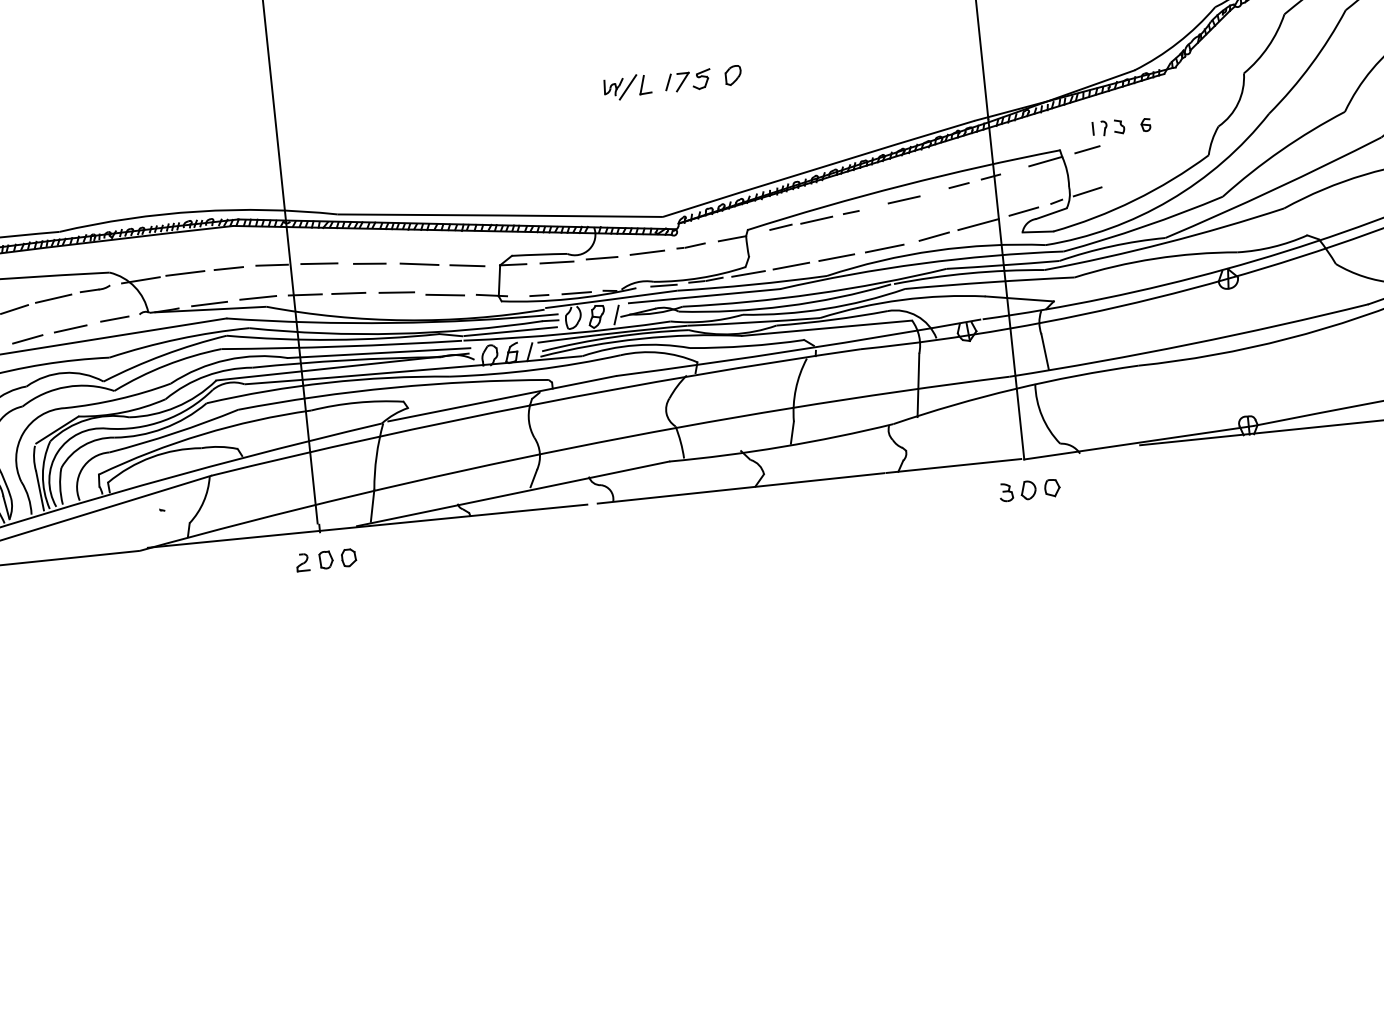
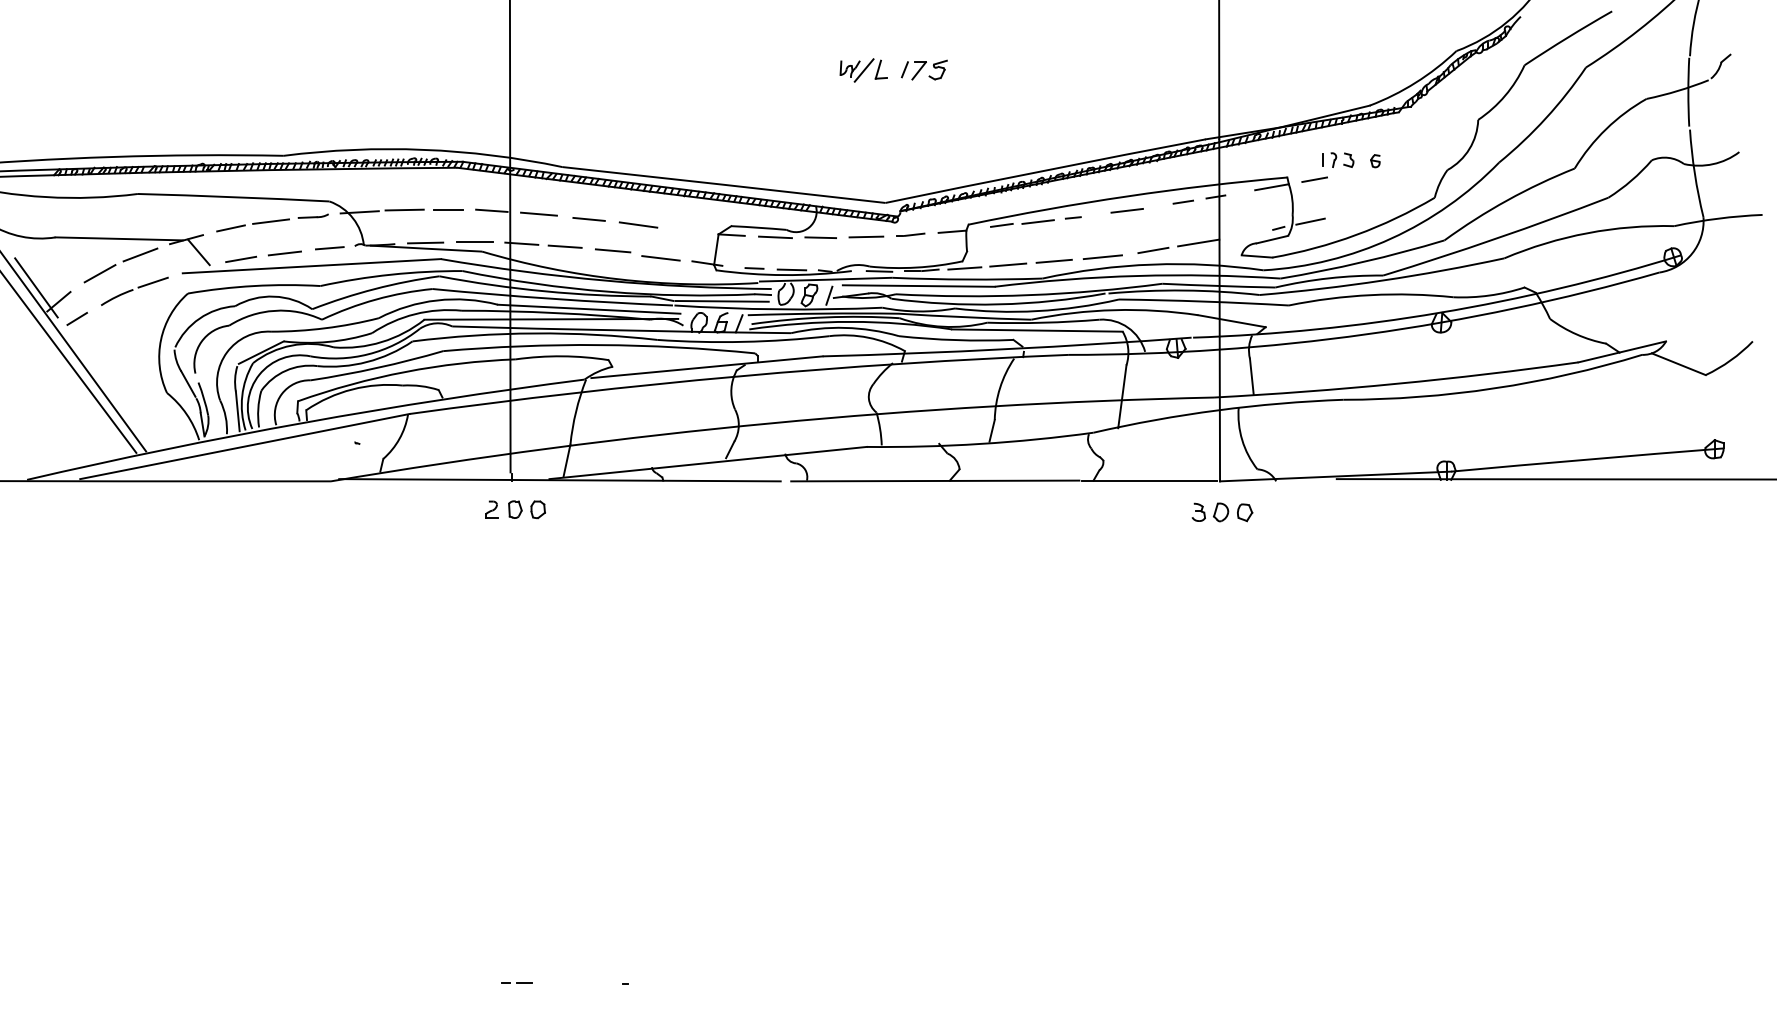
part: (732, 75) -> (969, 69), removed
line: (1023, 211) -> (1244, 234), removed
line: (466, 265) -> (685, 231), removed

